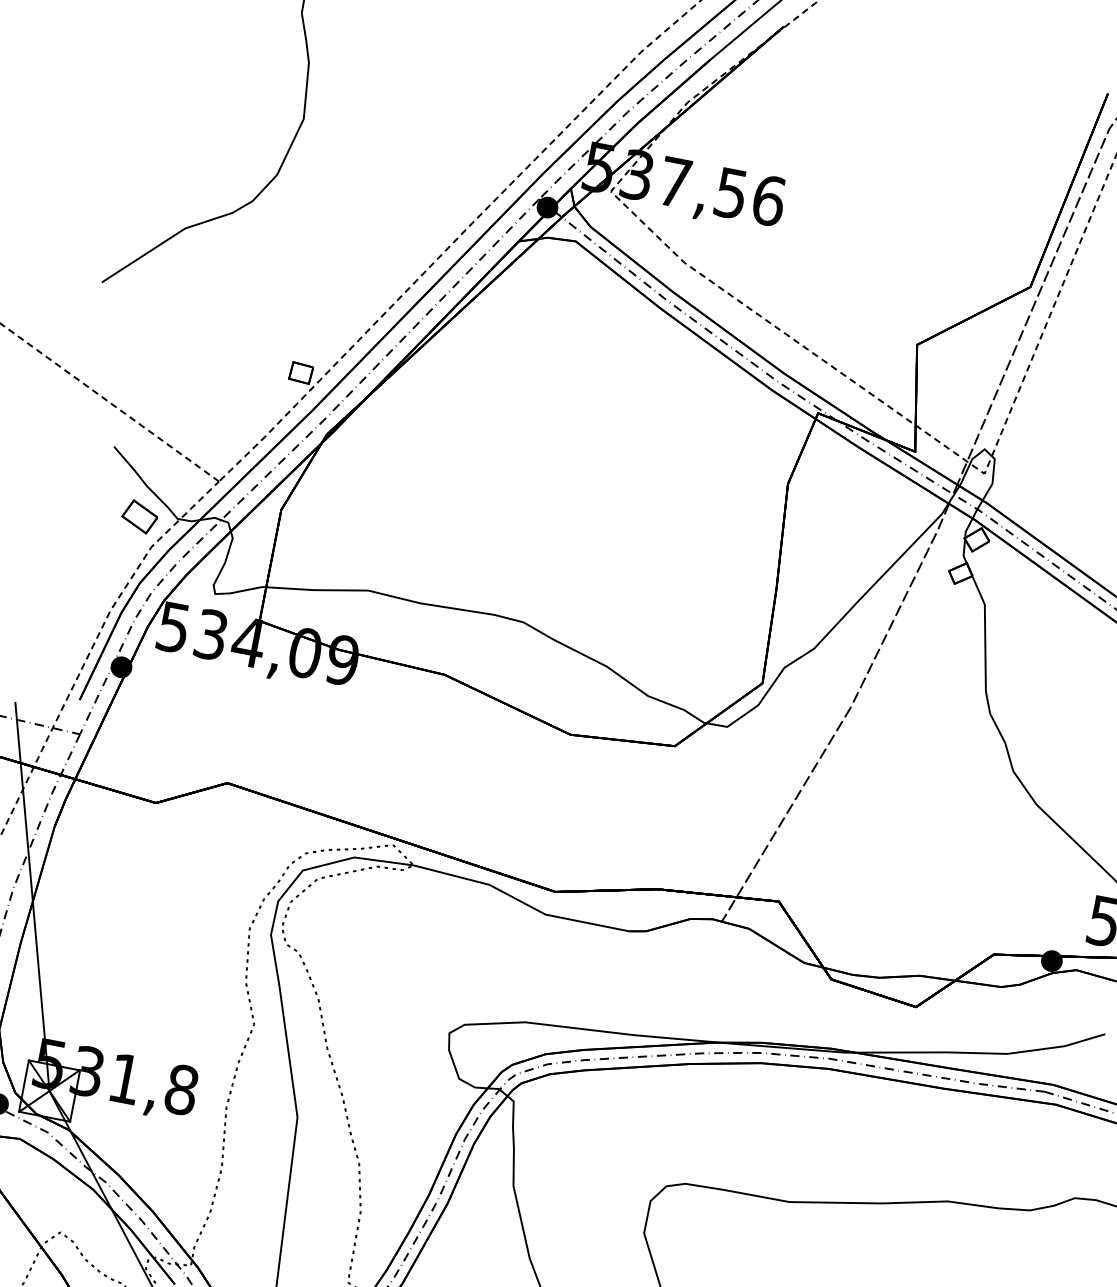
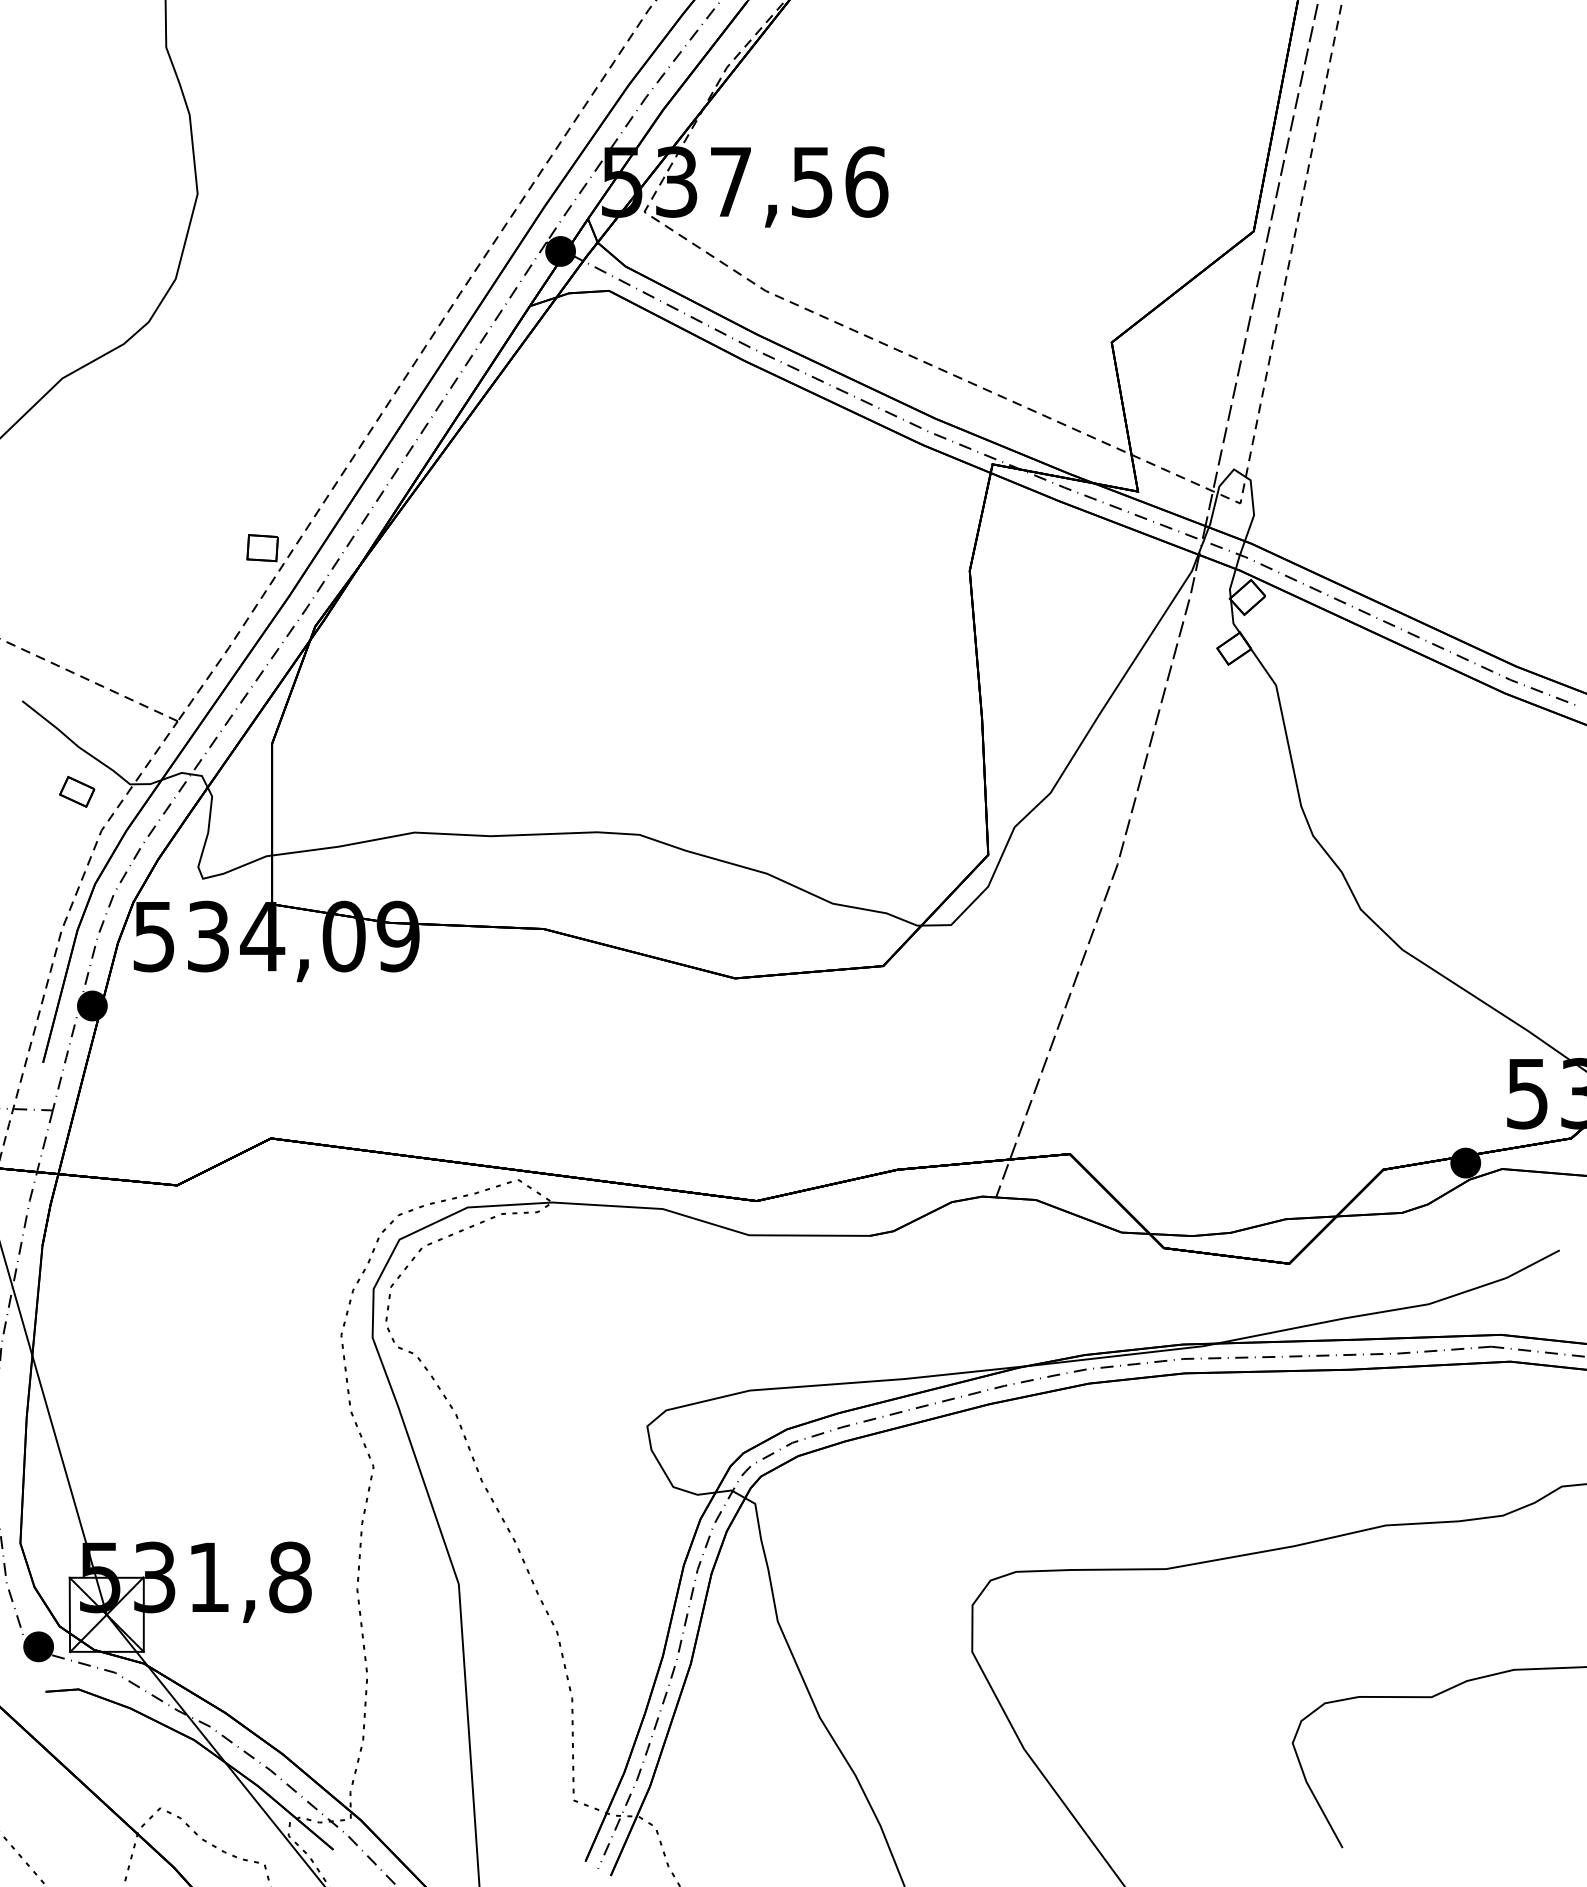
part: (139, 516) -> (76, 791), size x0.7

